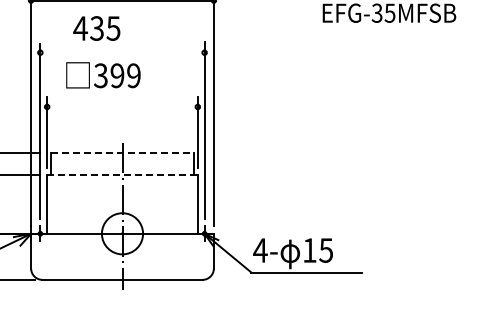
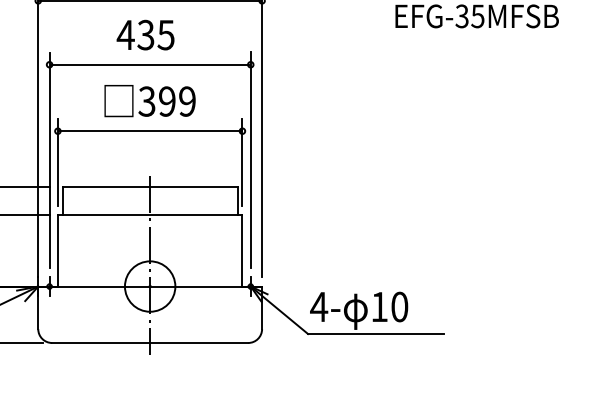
text: (96, 28) -> (145, 35), moved
line: (122, 52) -> (150, 64), added
text: (103, 75) -> (150, 101), moved
line: (122, 106) -> (150, 130), added
line: (122, 152) -> (150, 186), dashed -> solid
line: (123, 175) -> (151, 215), dashed -> solid
text: (326, 250) -> (400, 307), 15 -> 10

